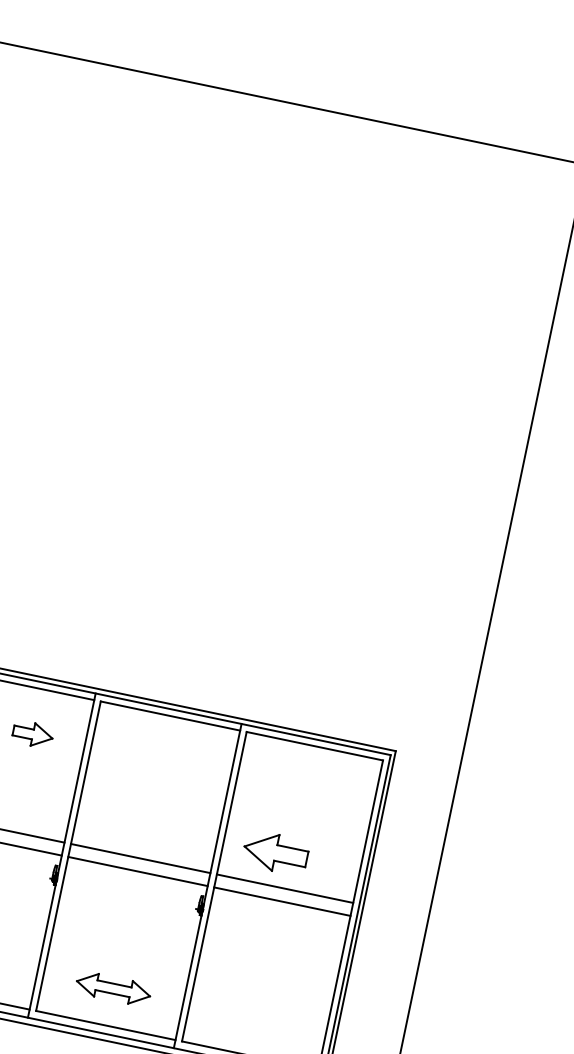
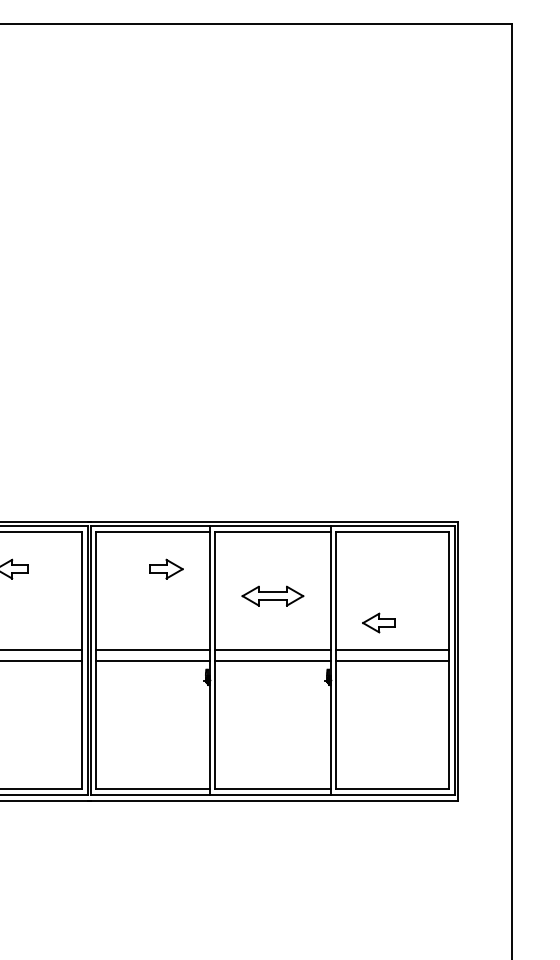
part: (274, 852) -> (378, 622), size x0.62
part: (113, 987) -> (272, 595), moved

